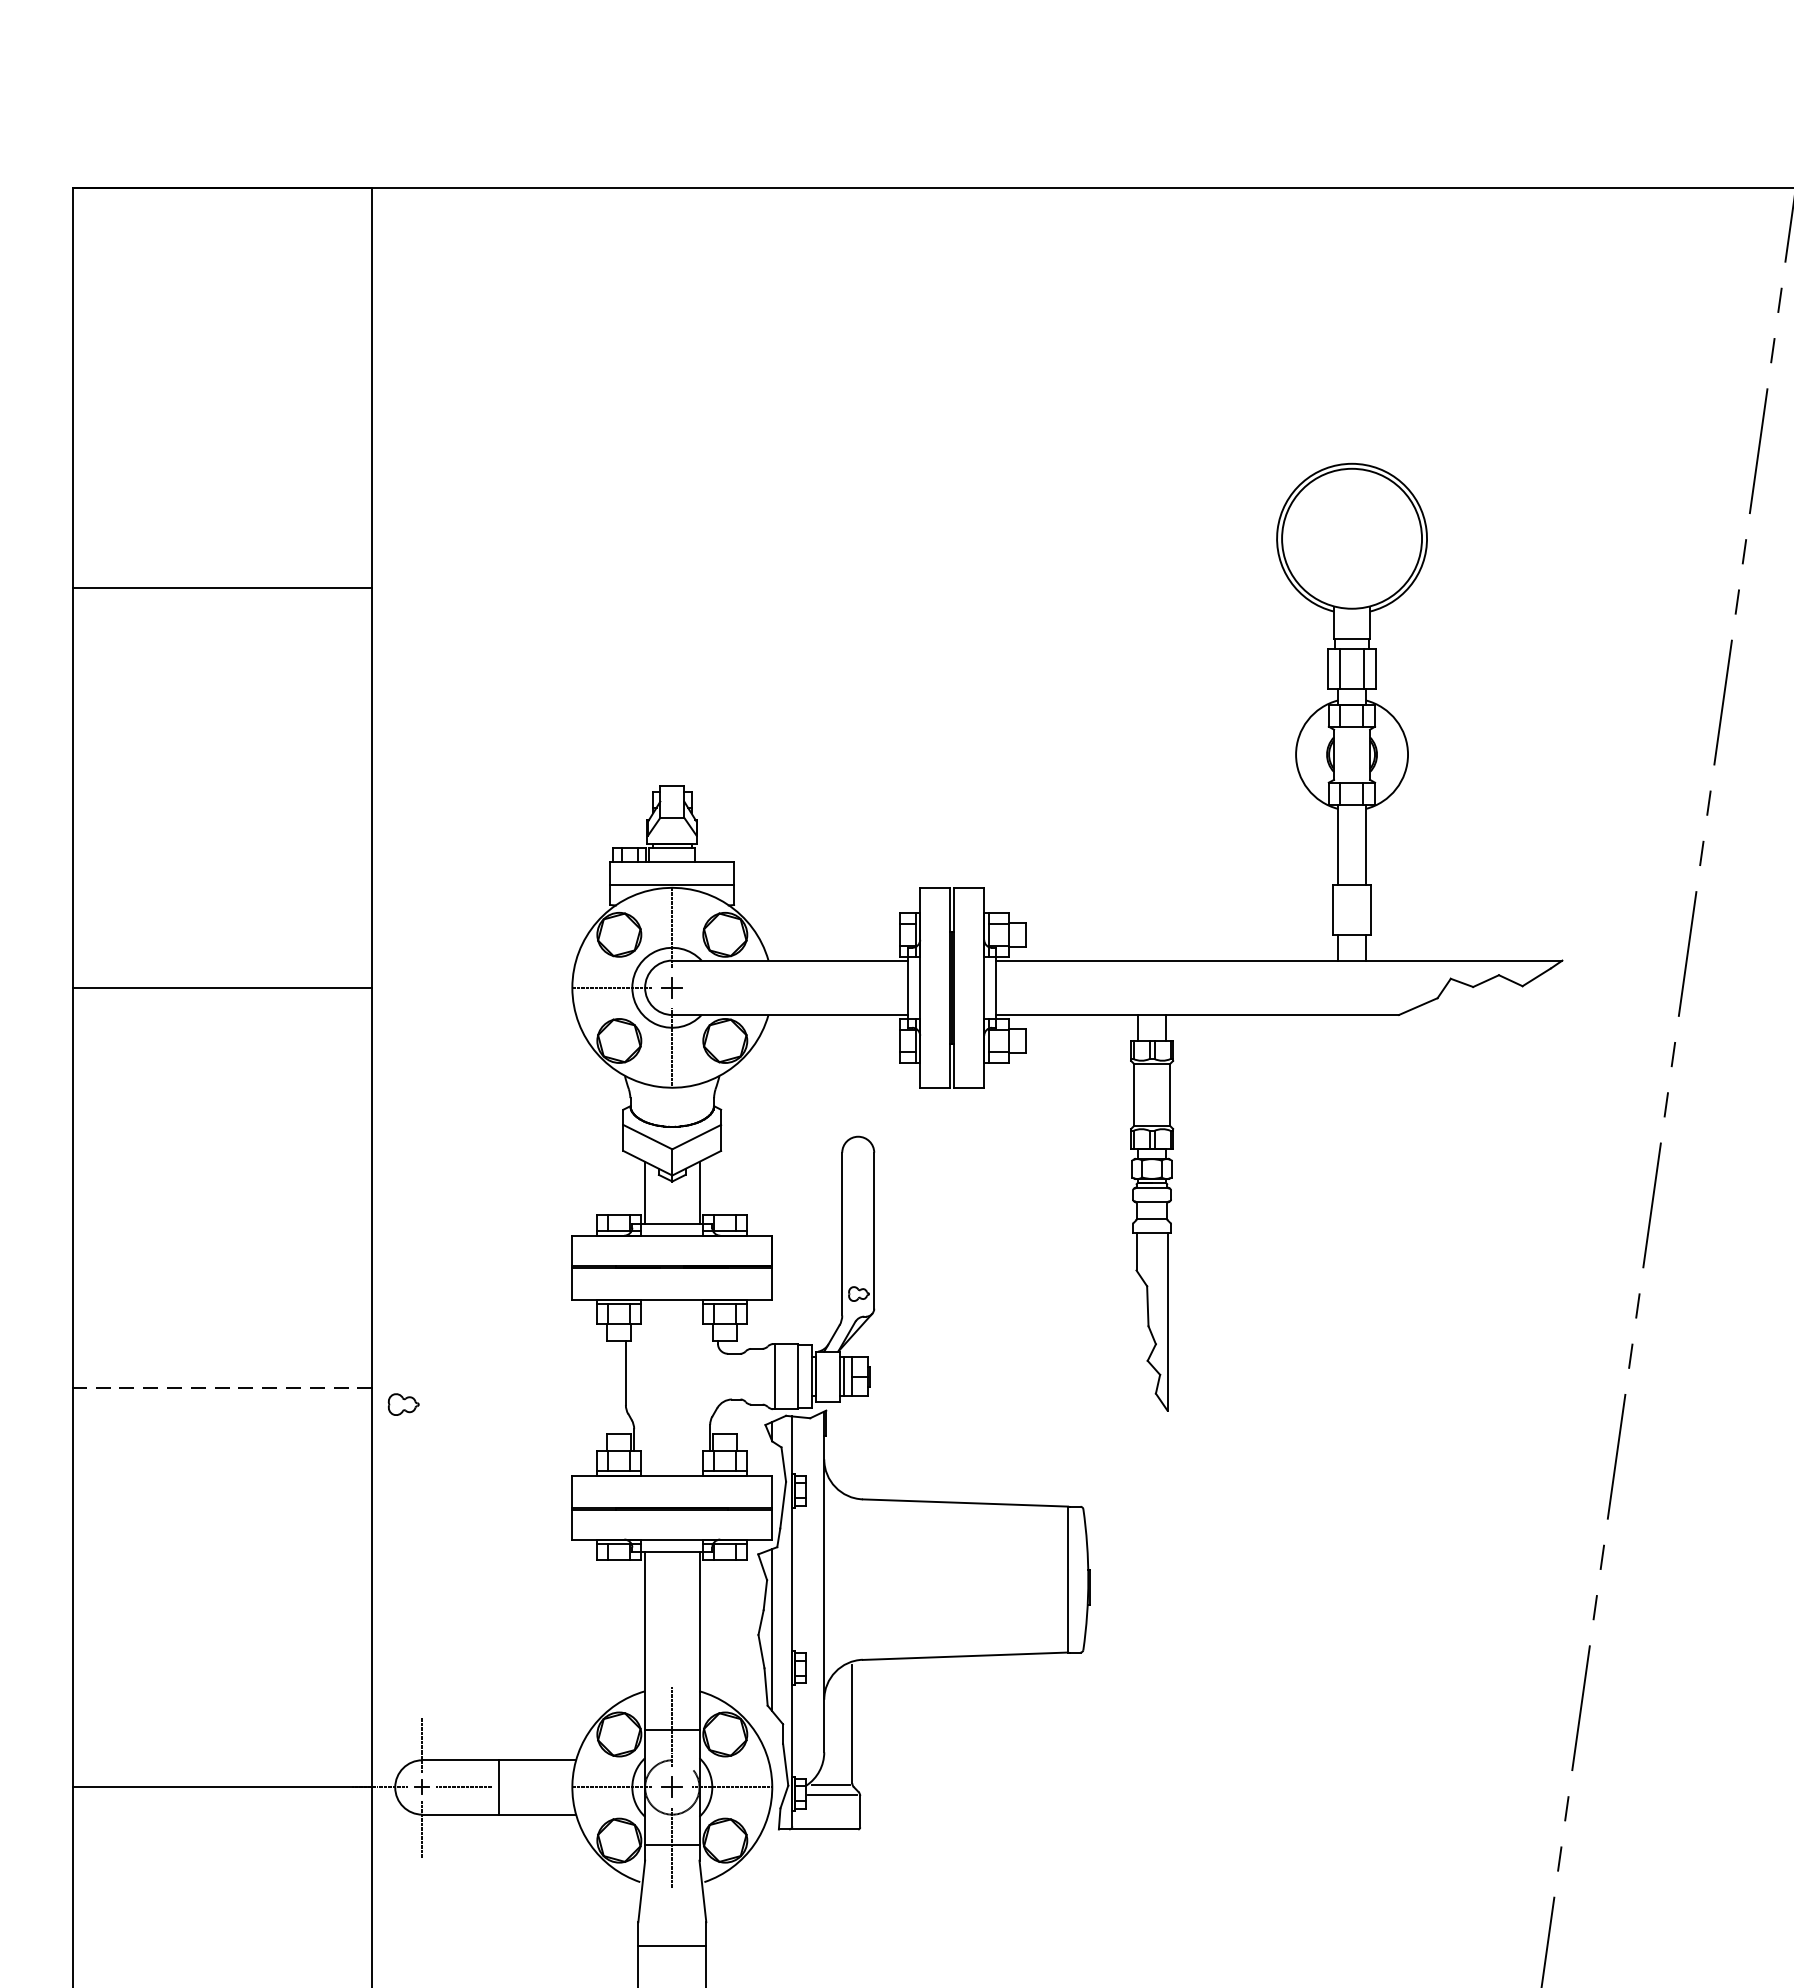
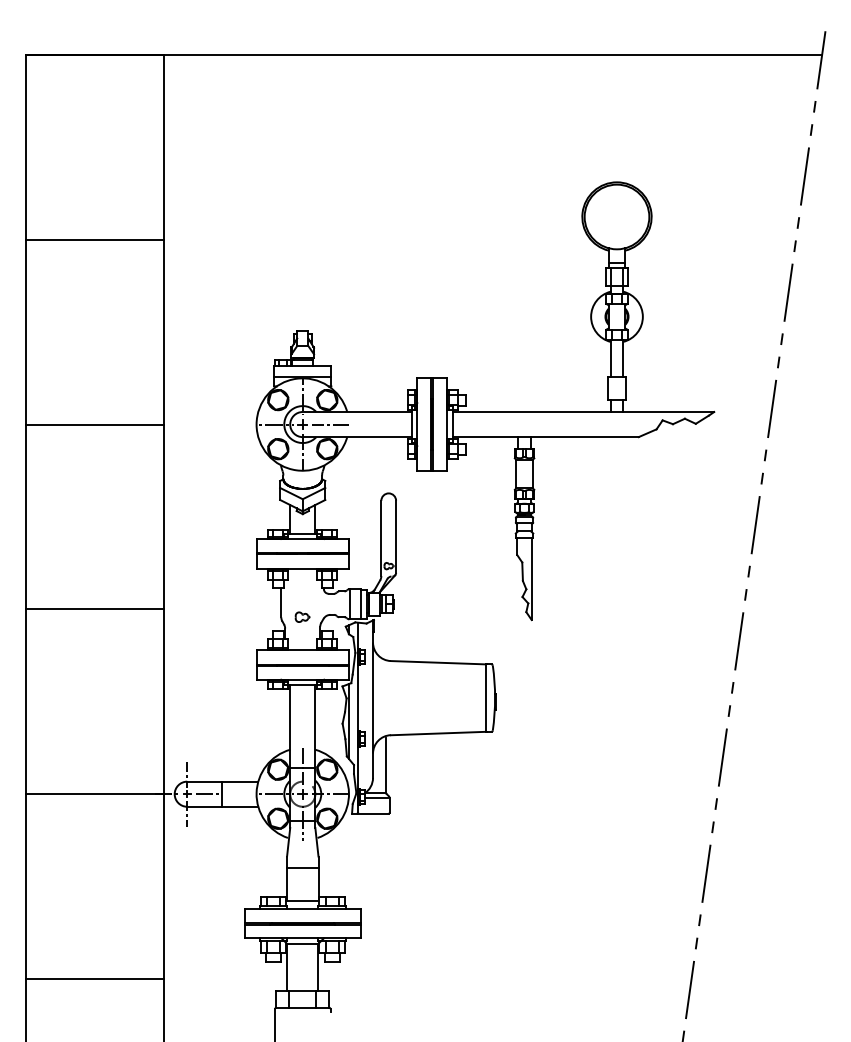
line: (732, 987) -> (330, 424), added
line: (221, 1387) -> (94, 609), dashed -> solid
part: (403, 1403) -> (302, 616), moved

